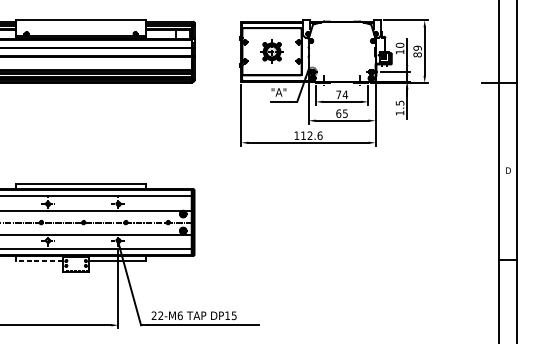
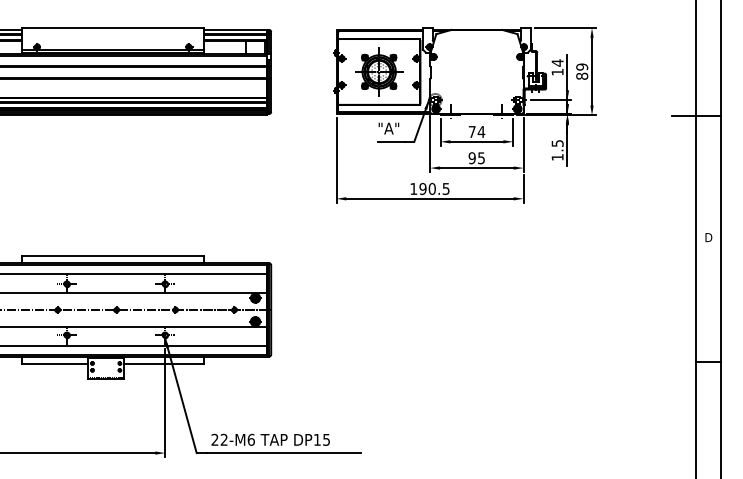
text: (399, 45) -> (557, 62), 10 -> 14
part: (272, 51) -> (379, 71), size x1.43
text: (338, 113) -> (471, 158), 65 -> 95
text: (311, 135) -> (434, 188), 112.6 -> 190.5
line: (39, 260) -> (55, 363), dashed -> solid

